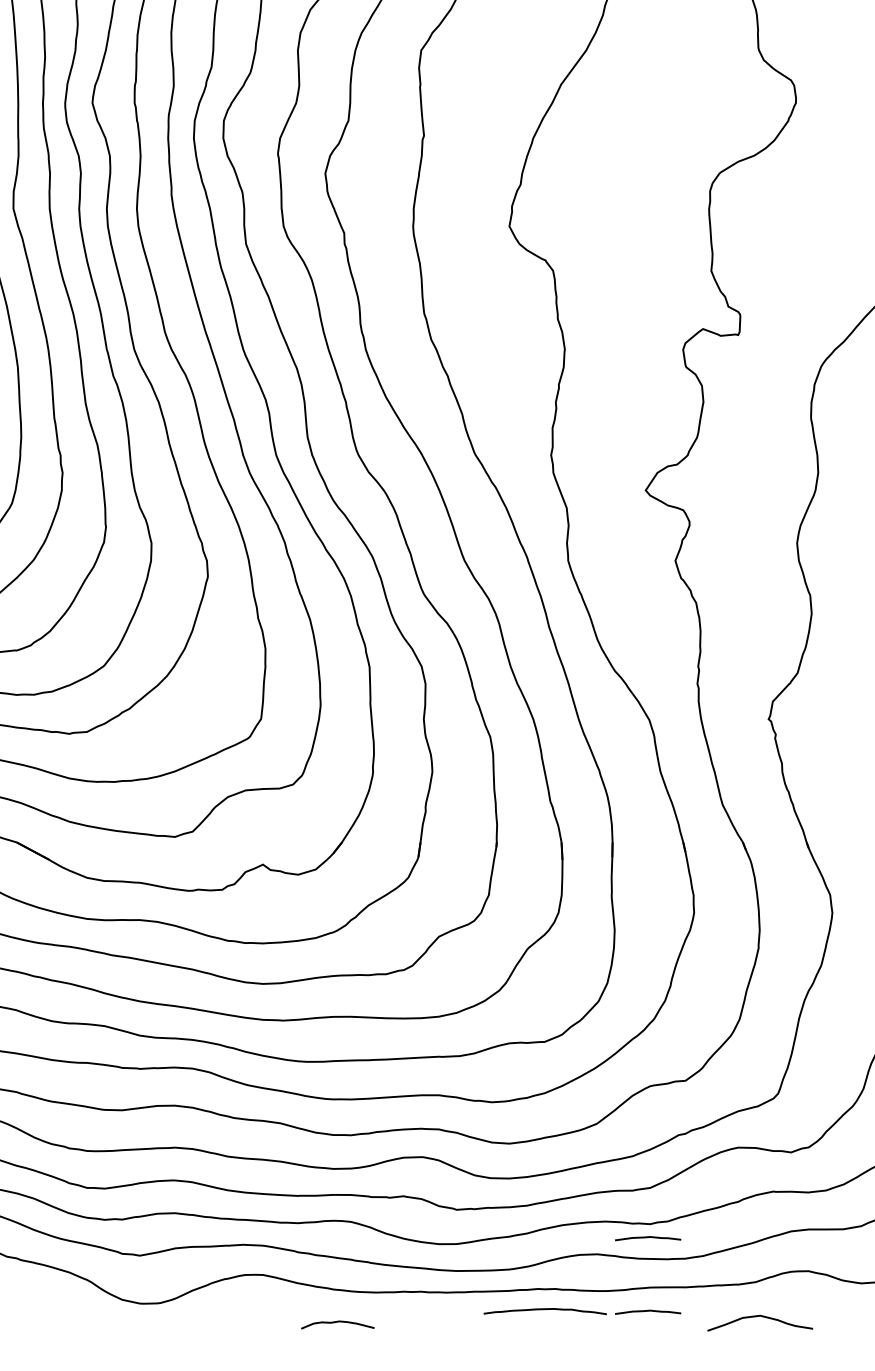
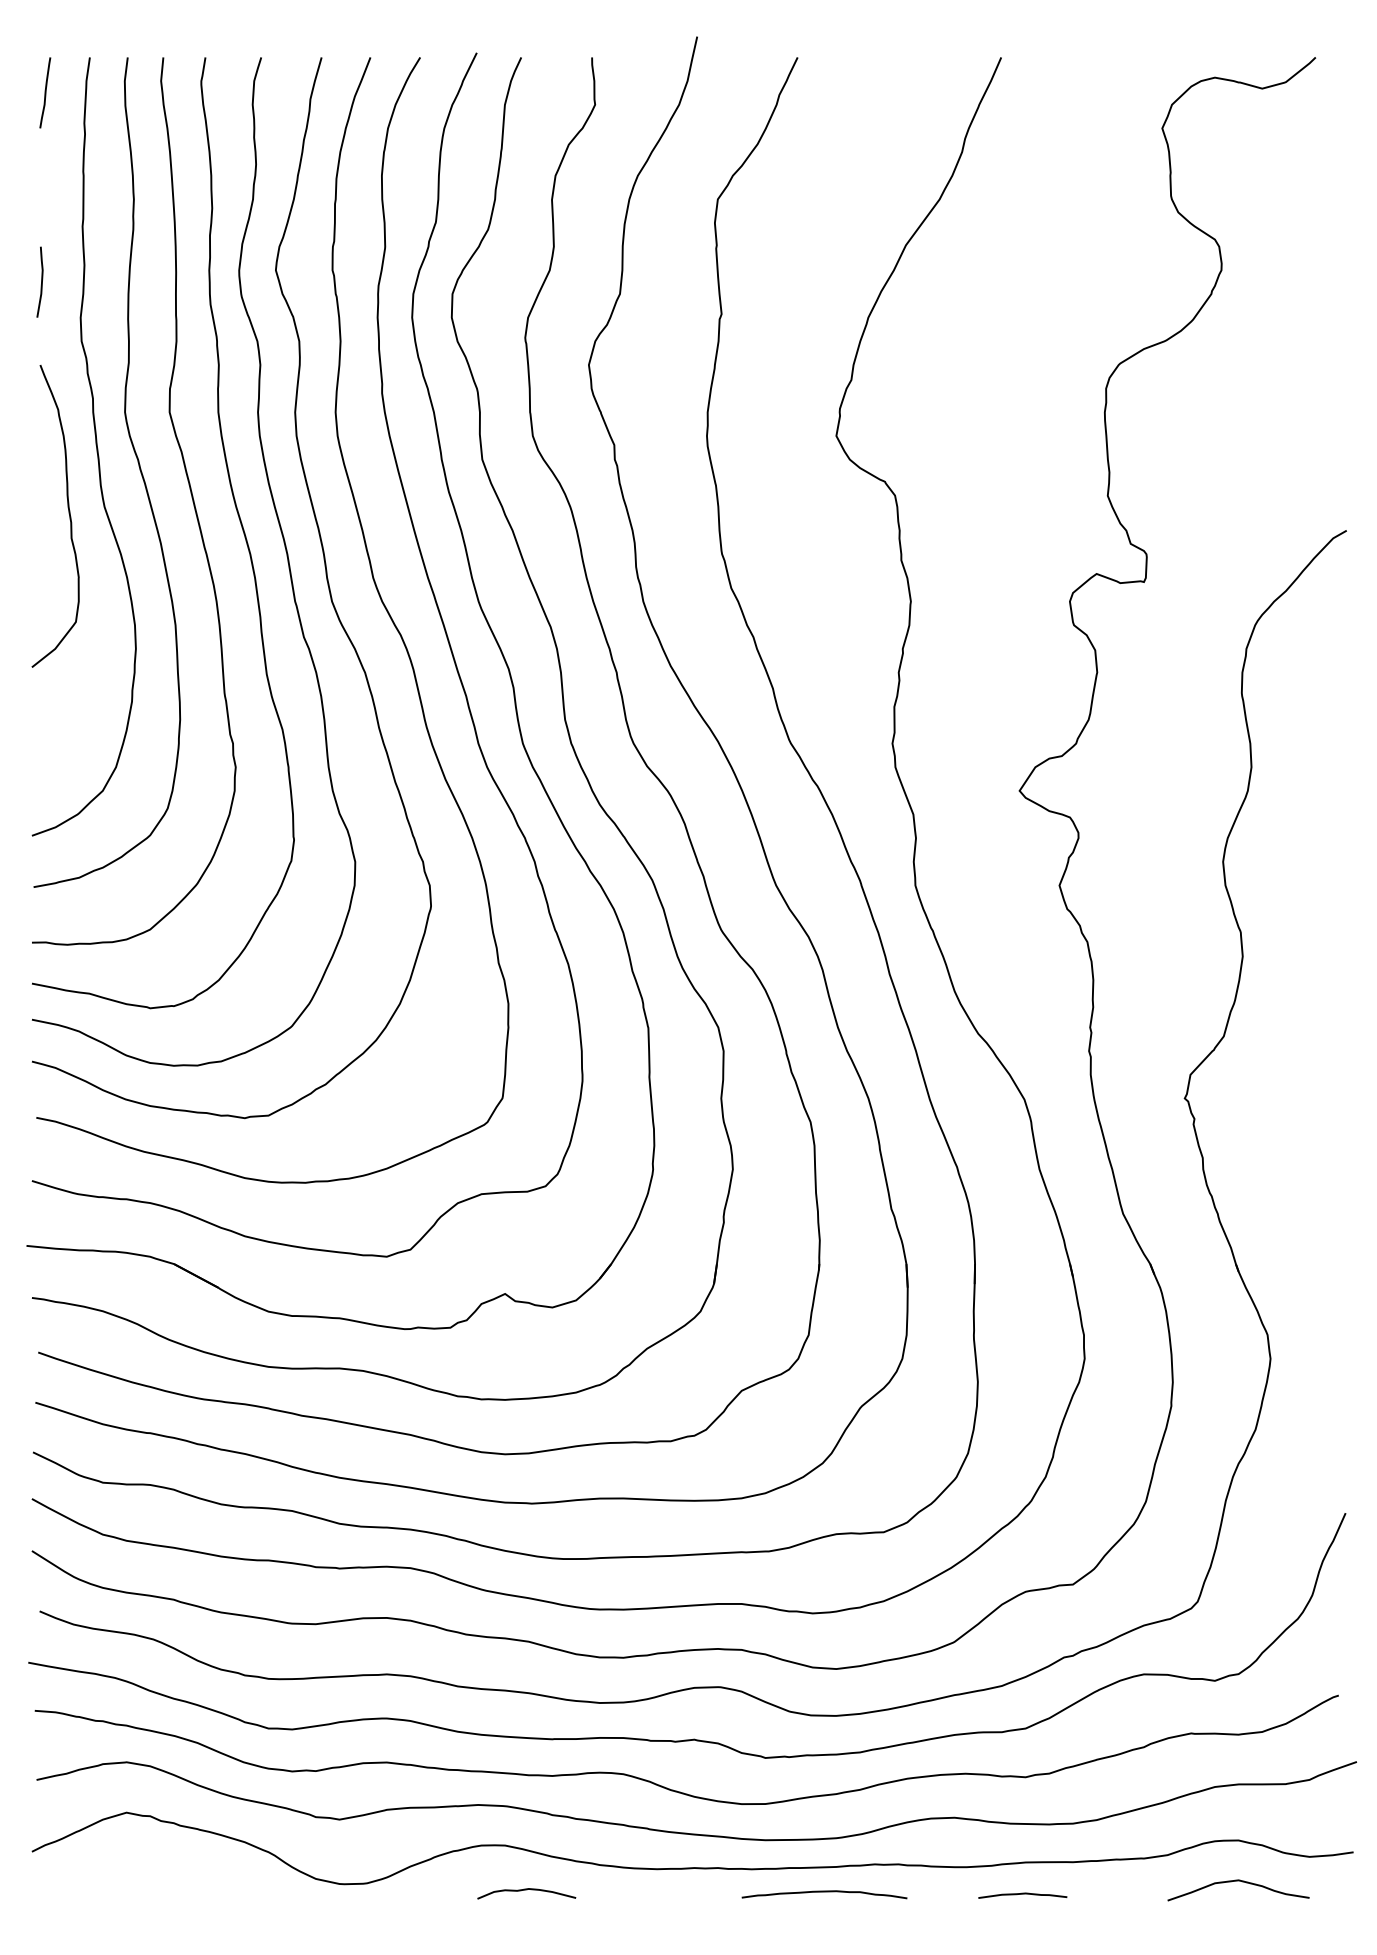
curve: (647, 1237) -> (1022, 1795), removed
curve: (545, 1309) -> (824, 1892), moved
curve: (763, 1317) -> (1242, 1882), moved
curve: (337, 1322) -> (526, 1890), moved

